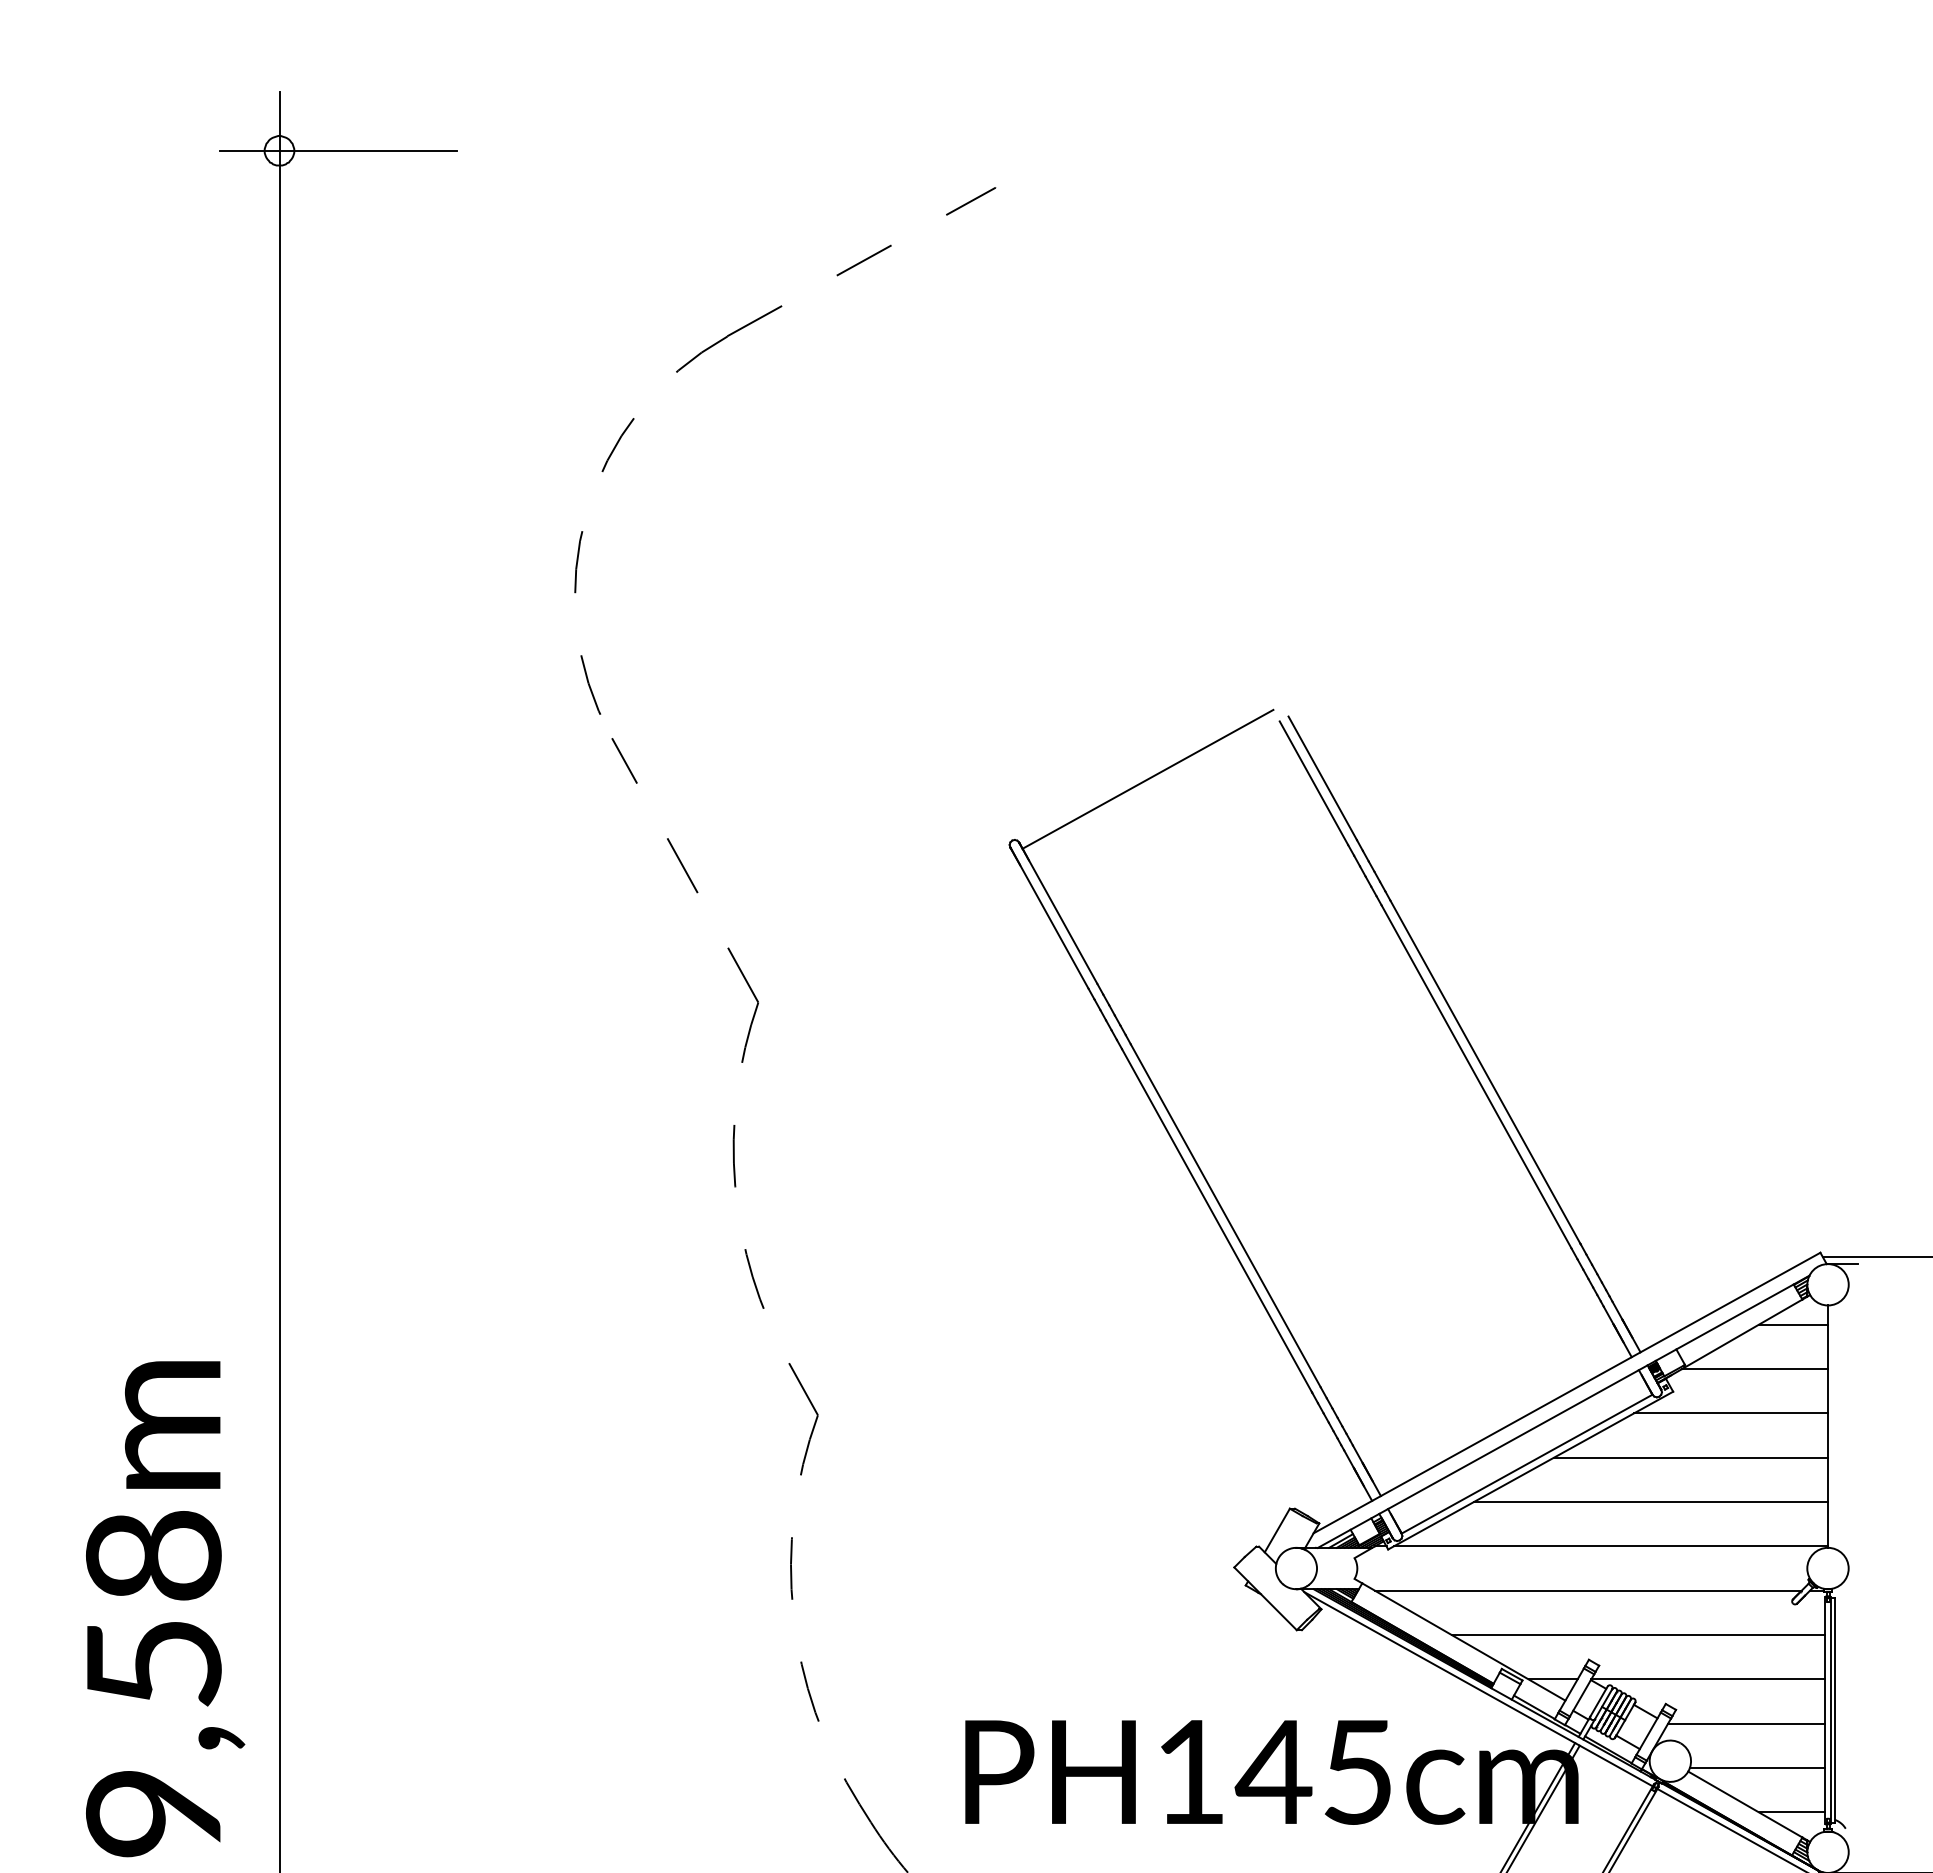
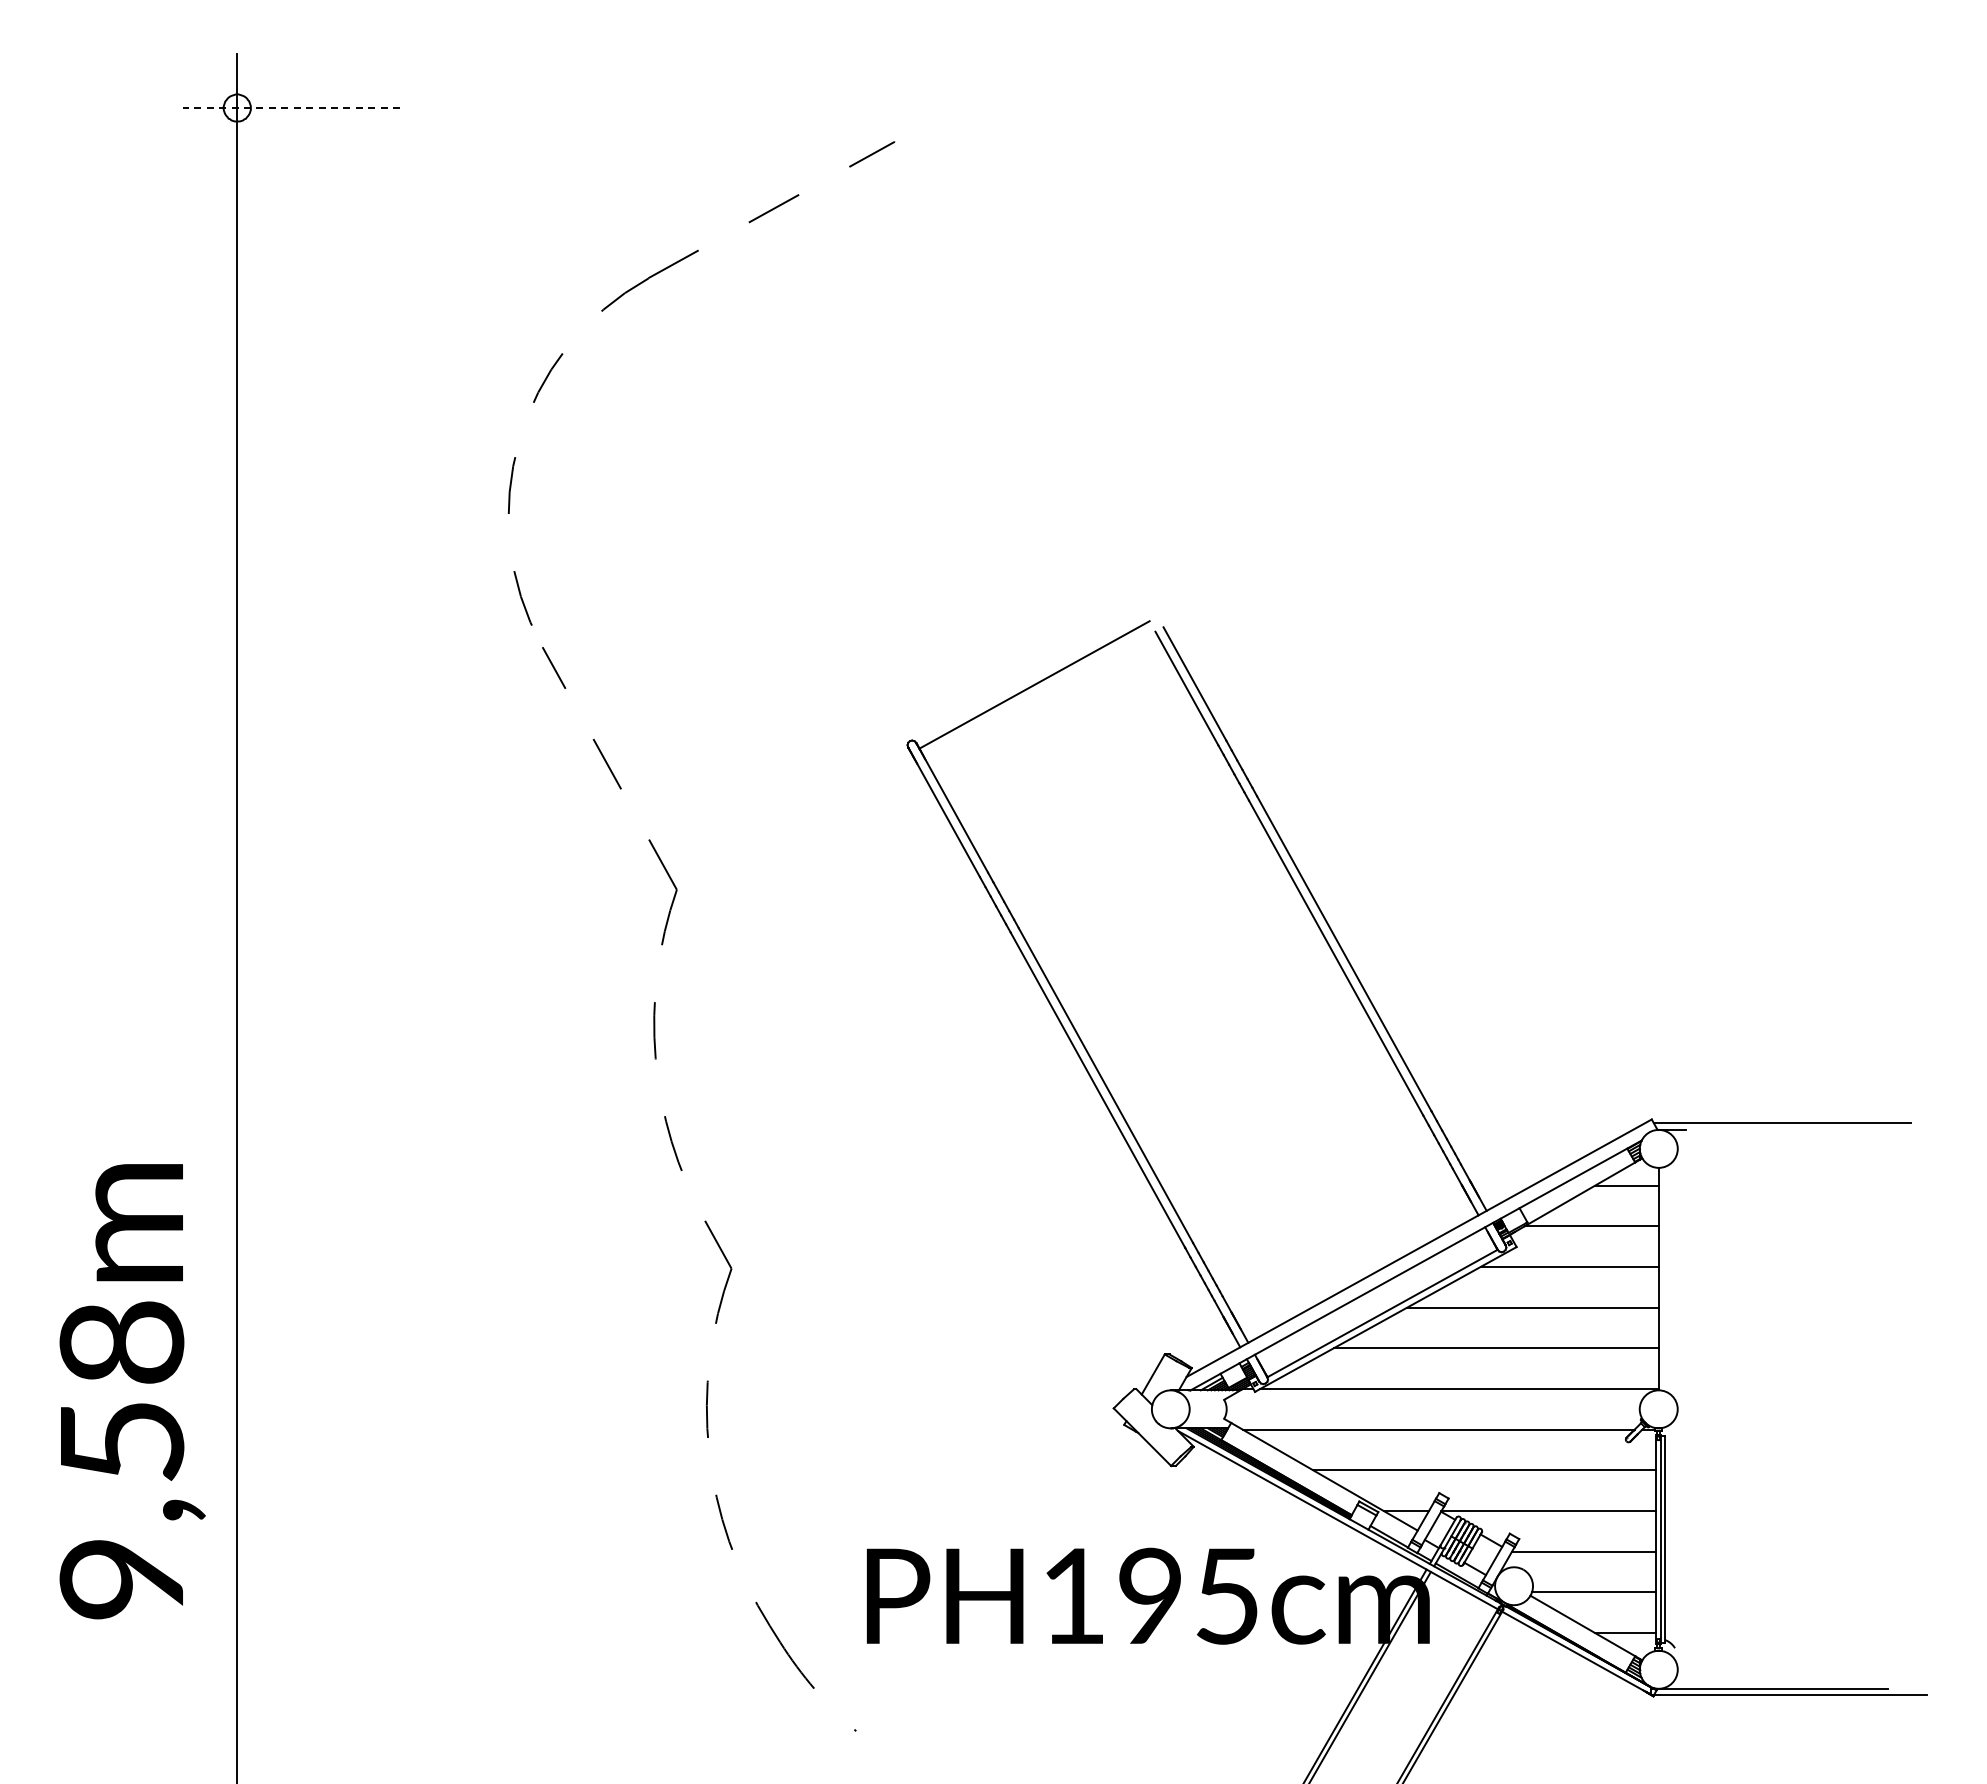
line: (338, 150) -> (291, 107), solid -> dashed
text: (165, 1608) -> (132, 1391), moved
text: (1273, 1771) -> (1149, 1595), PH145cm -> PH195cm

